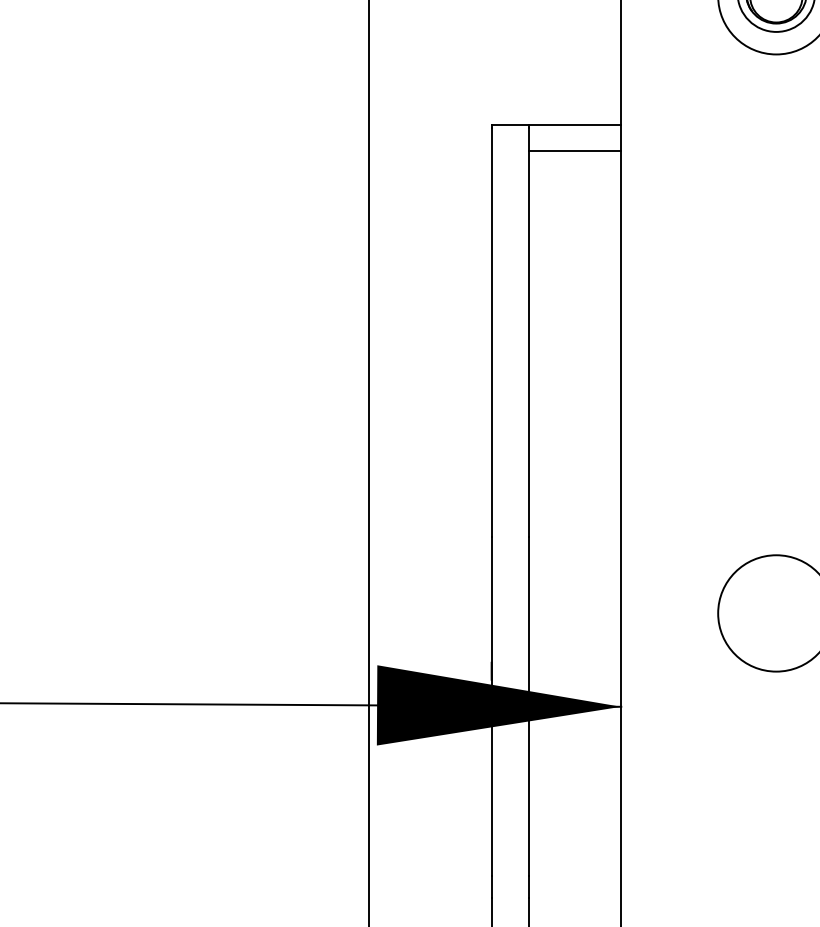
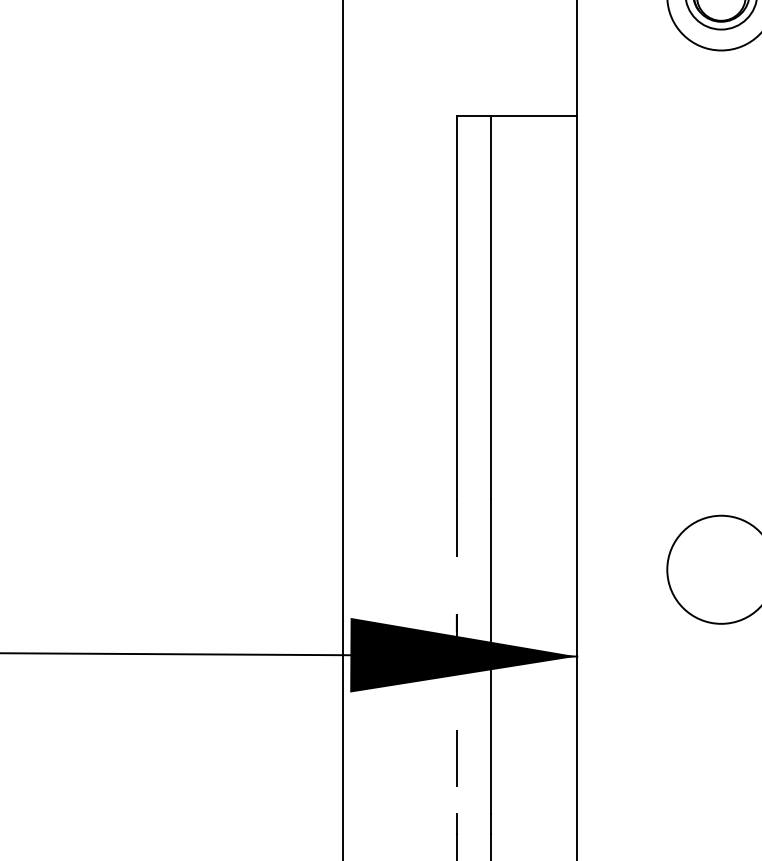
line: (575, 151) -> (534, 140), removed
line: (491, 706) -> (456, 656), solid -> dashed

